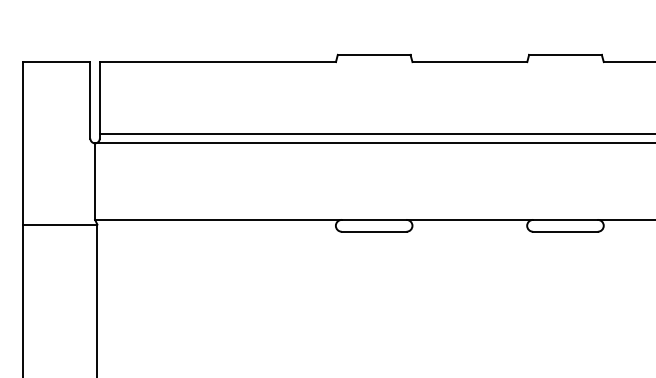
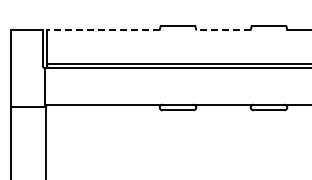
line: (217, 61) -> (103, 29), solid -> dashed
line: (469, 61) -> (223, 29), solid -> dashed

